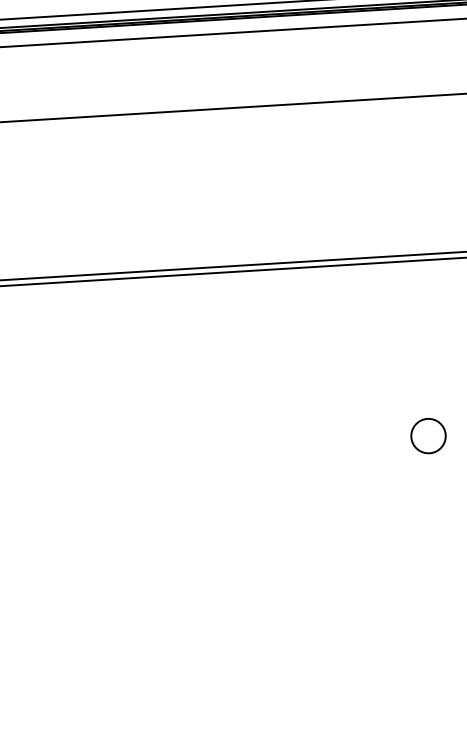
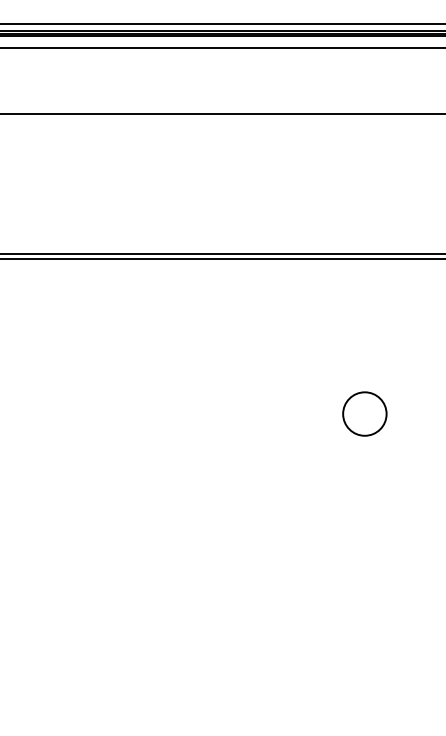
circle: (428, 435) -> (364, 413), size x1.43

